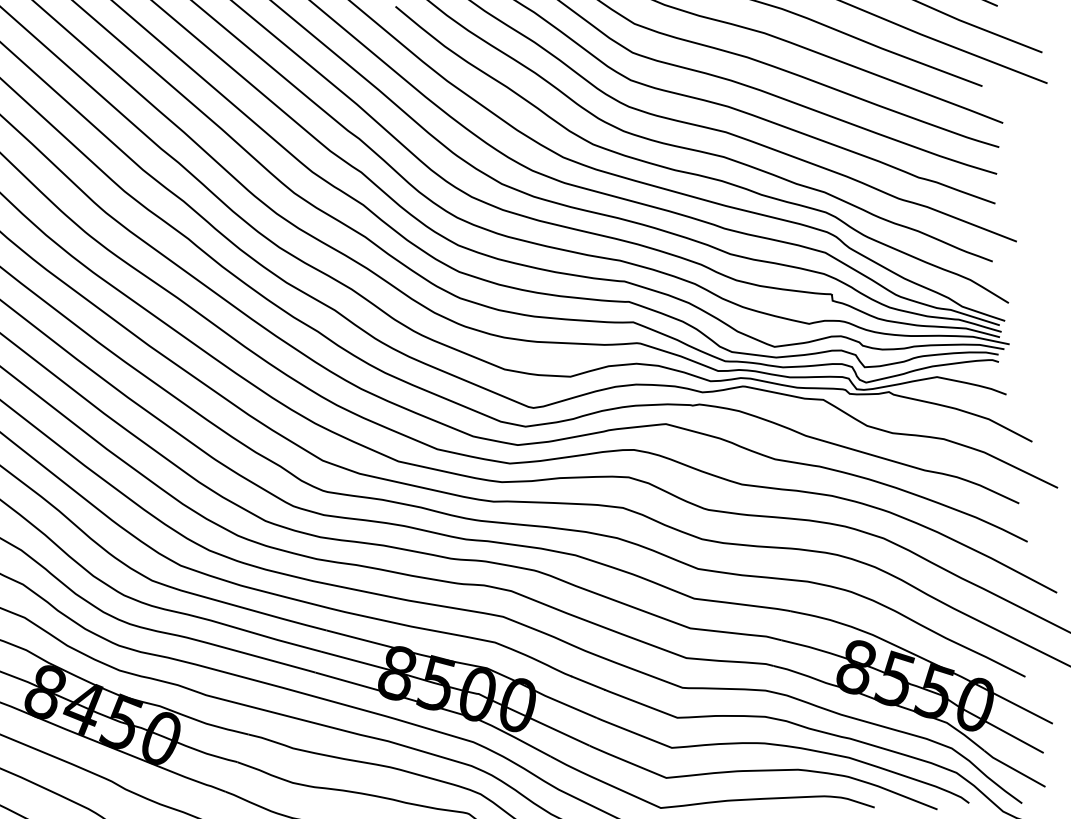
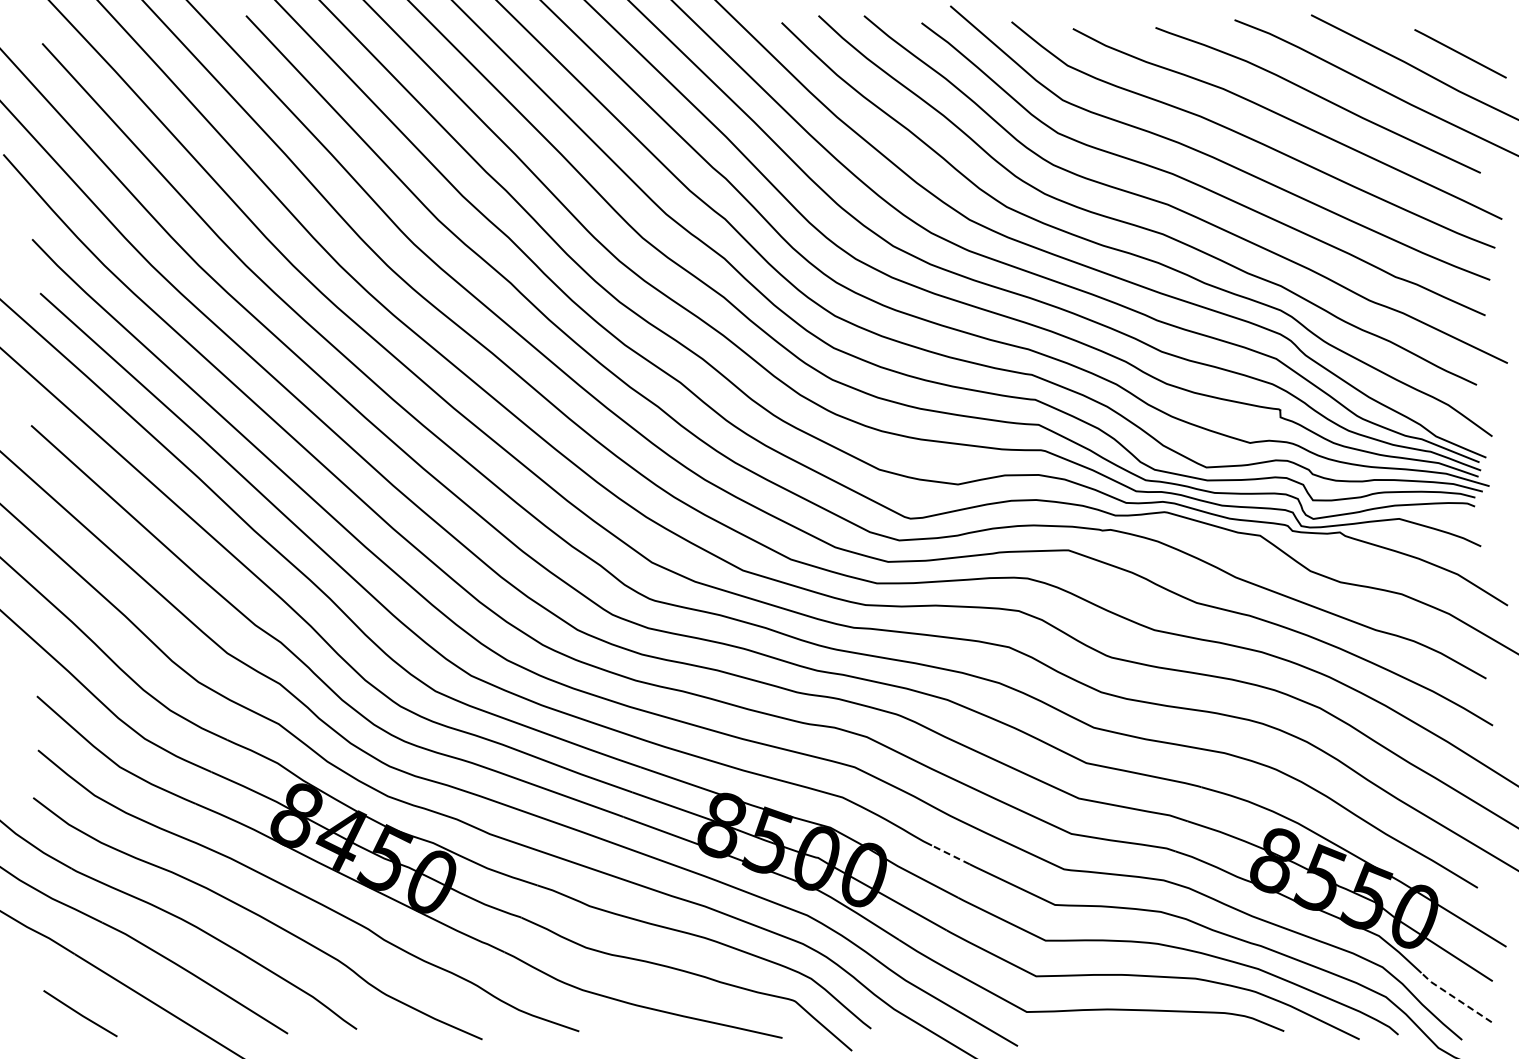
line: (587, 682) -> (950, 854), solid -> dashed
line: (1014, 769) -> (1455, 998), solid -> dashed

